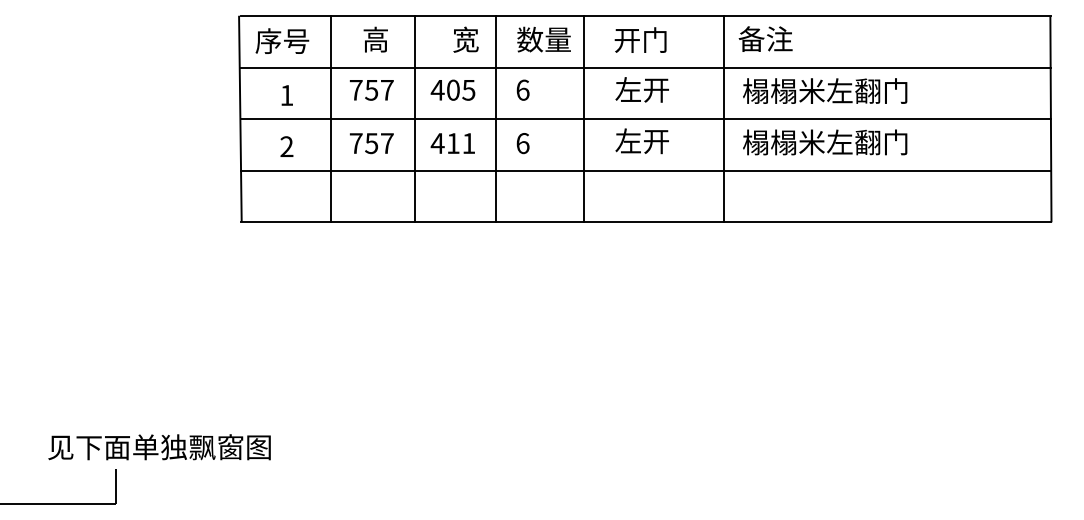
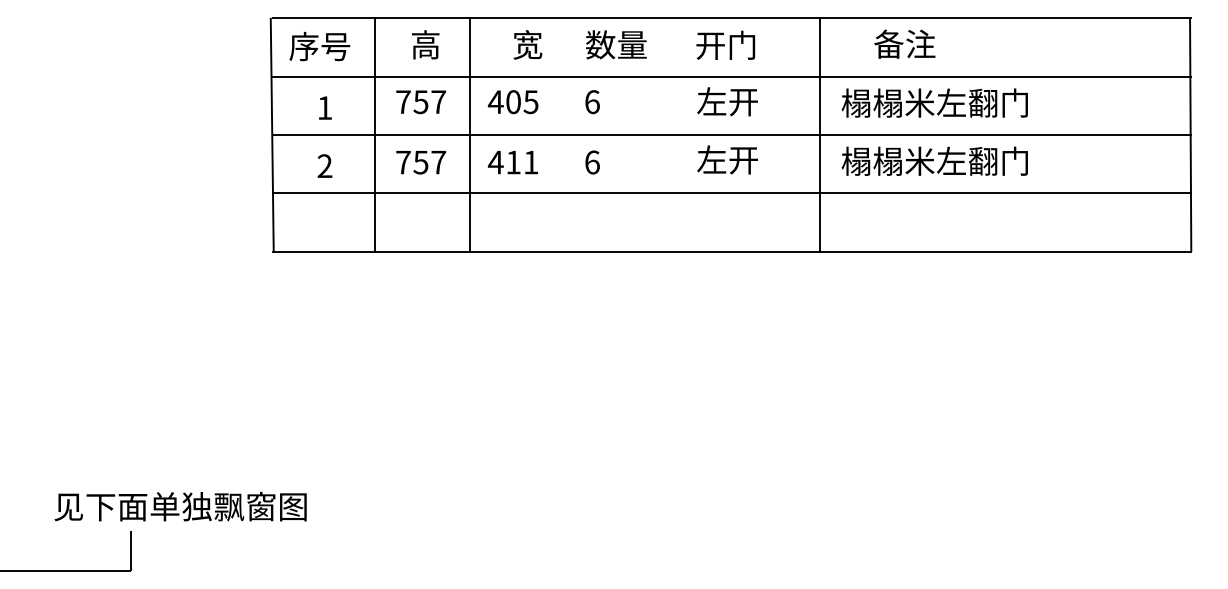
text: (765, 38) -> (904, 43), moved
line: (496, 119) -> (562, 135), removed
line: (584, 119) -> (662, 135), removed

